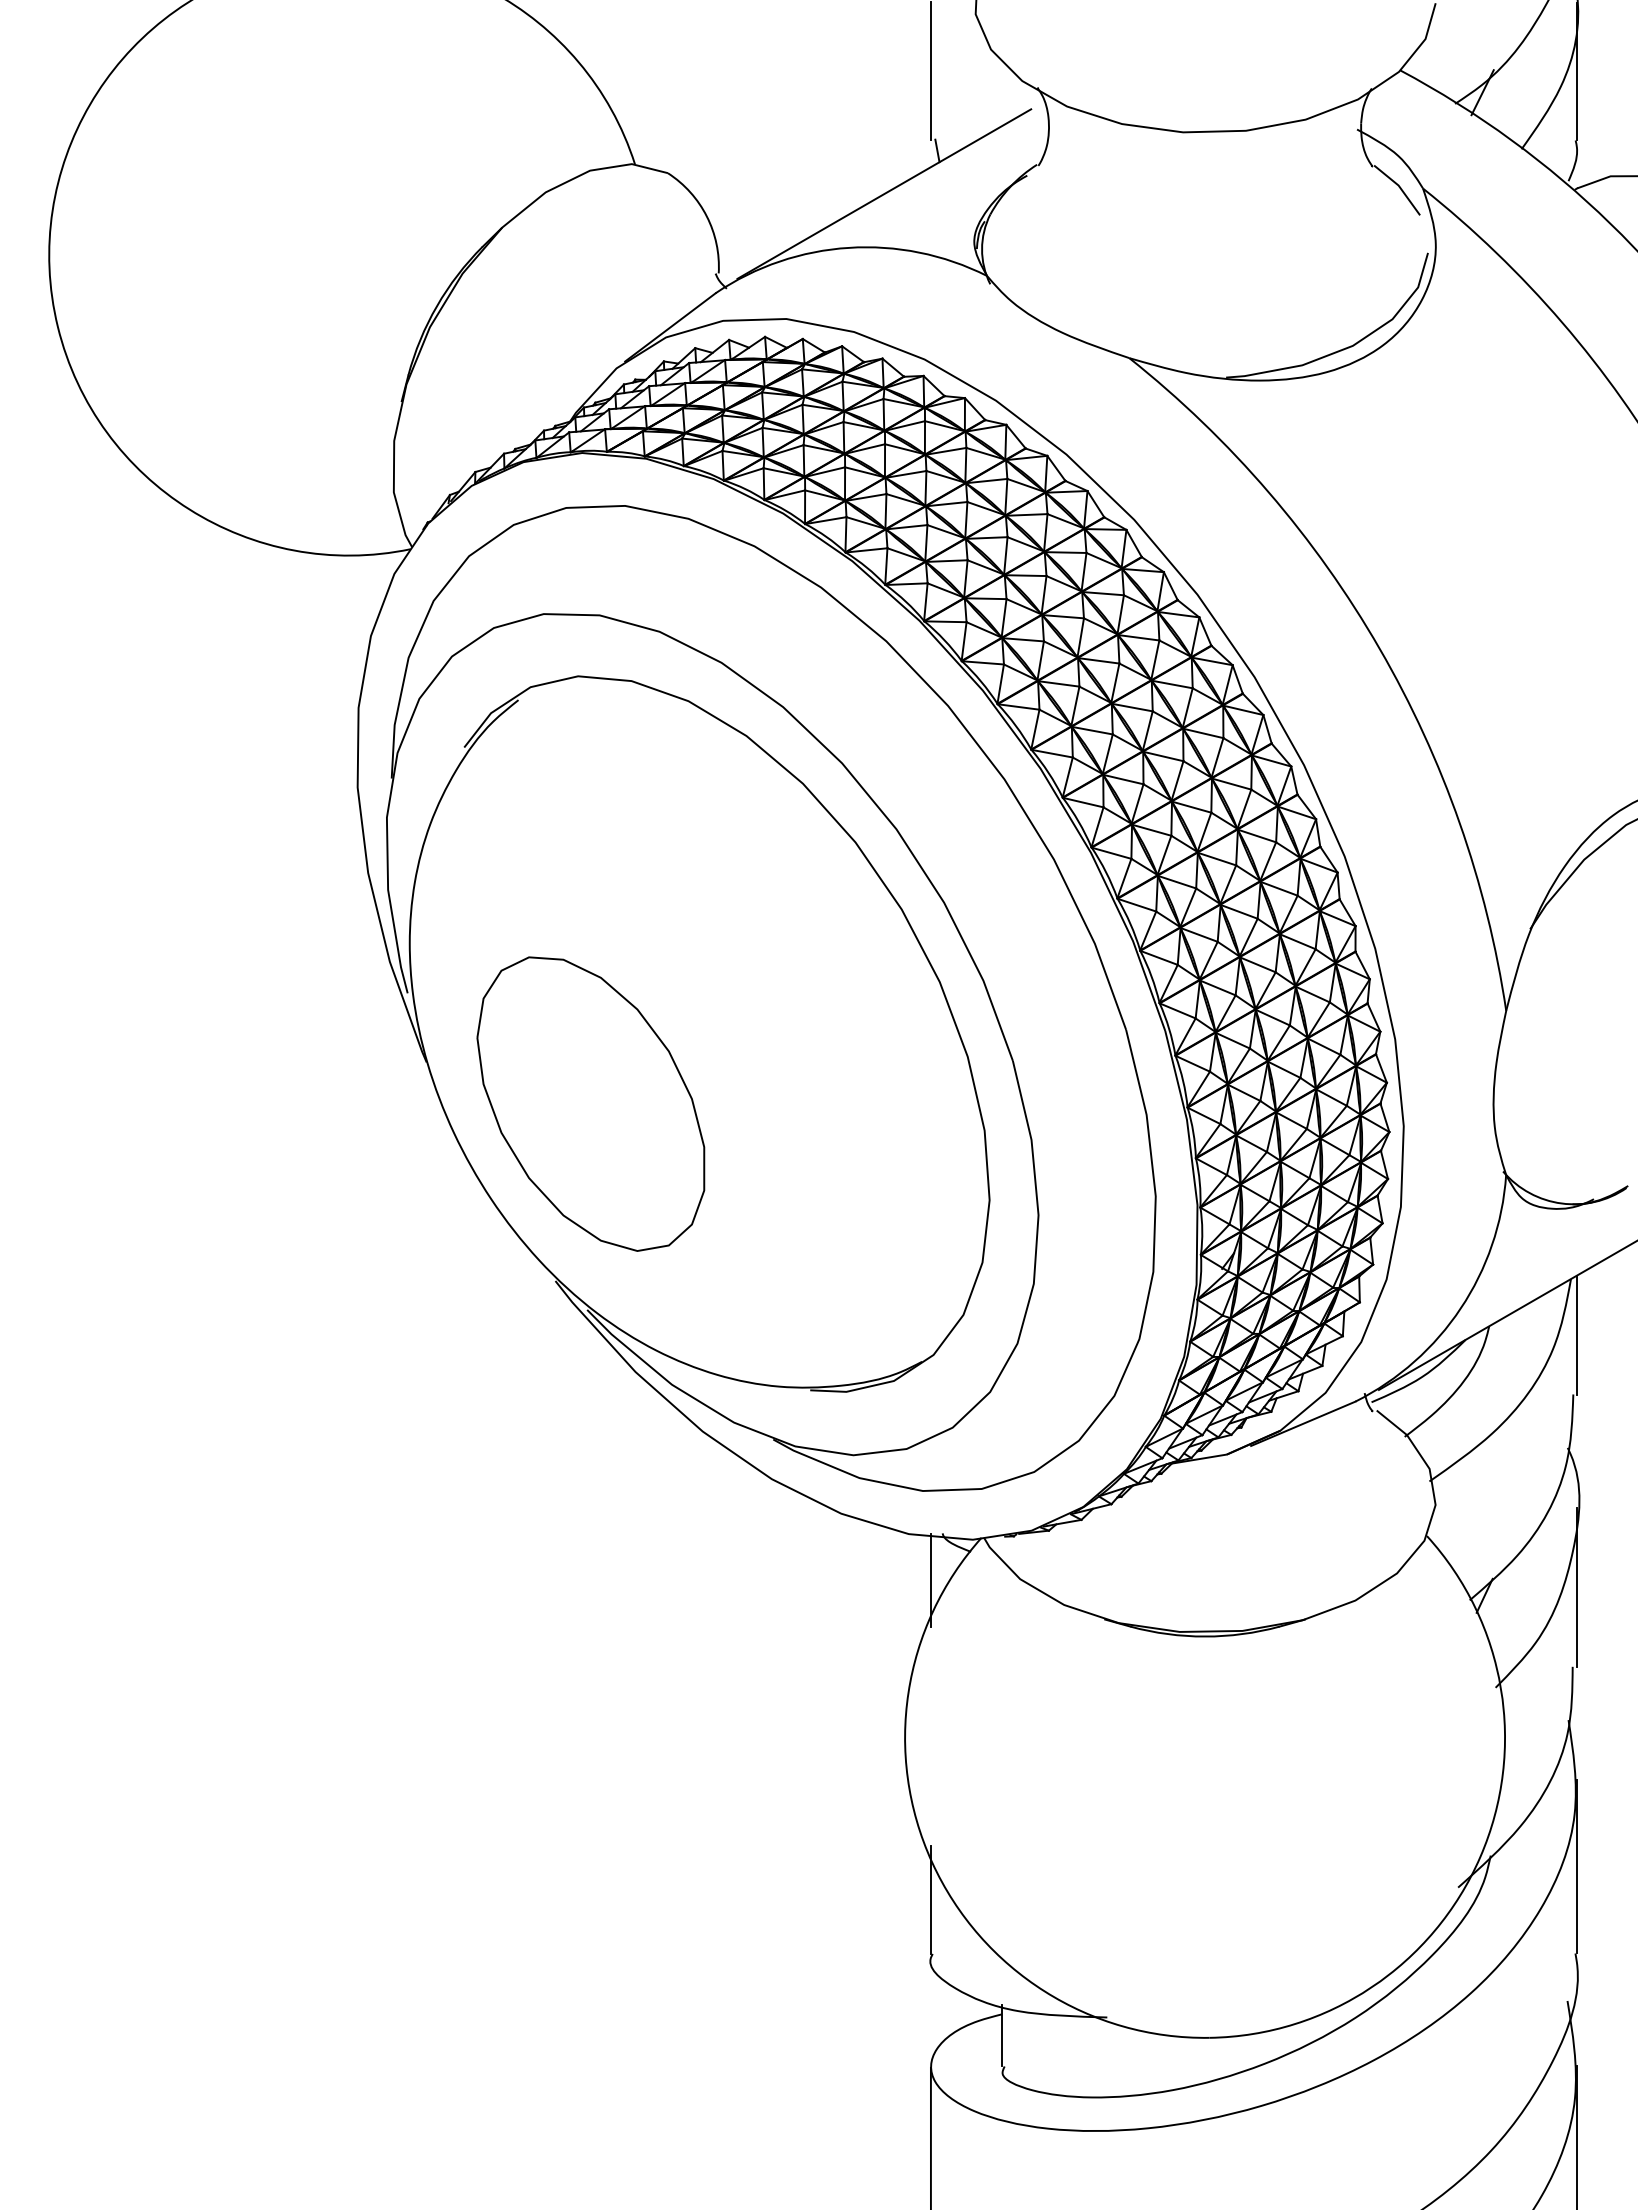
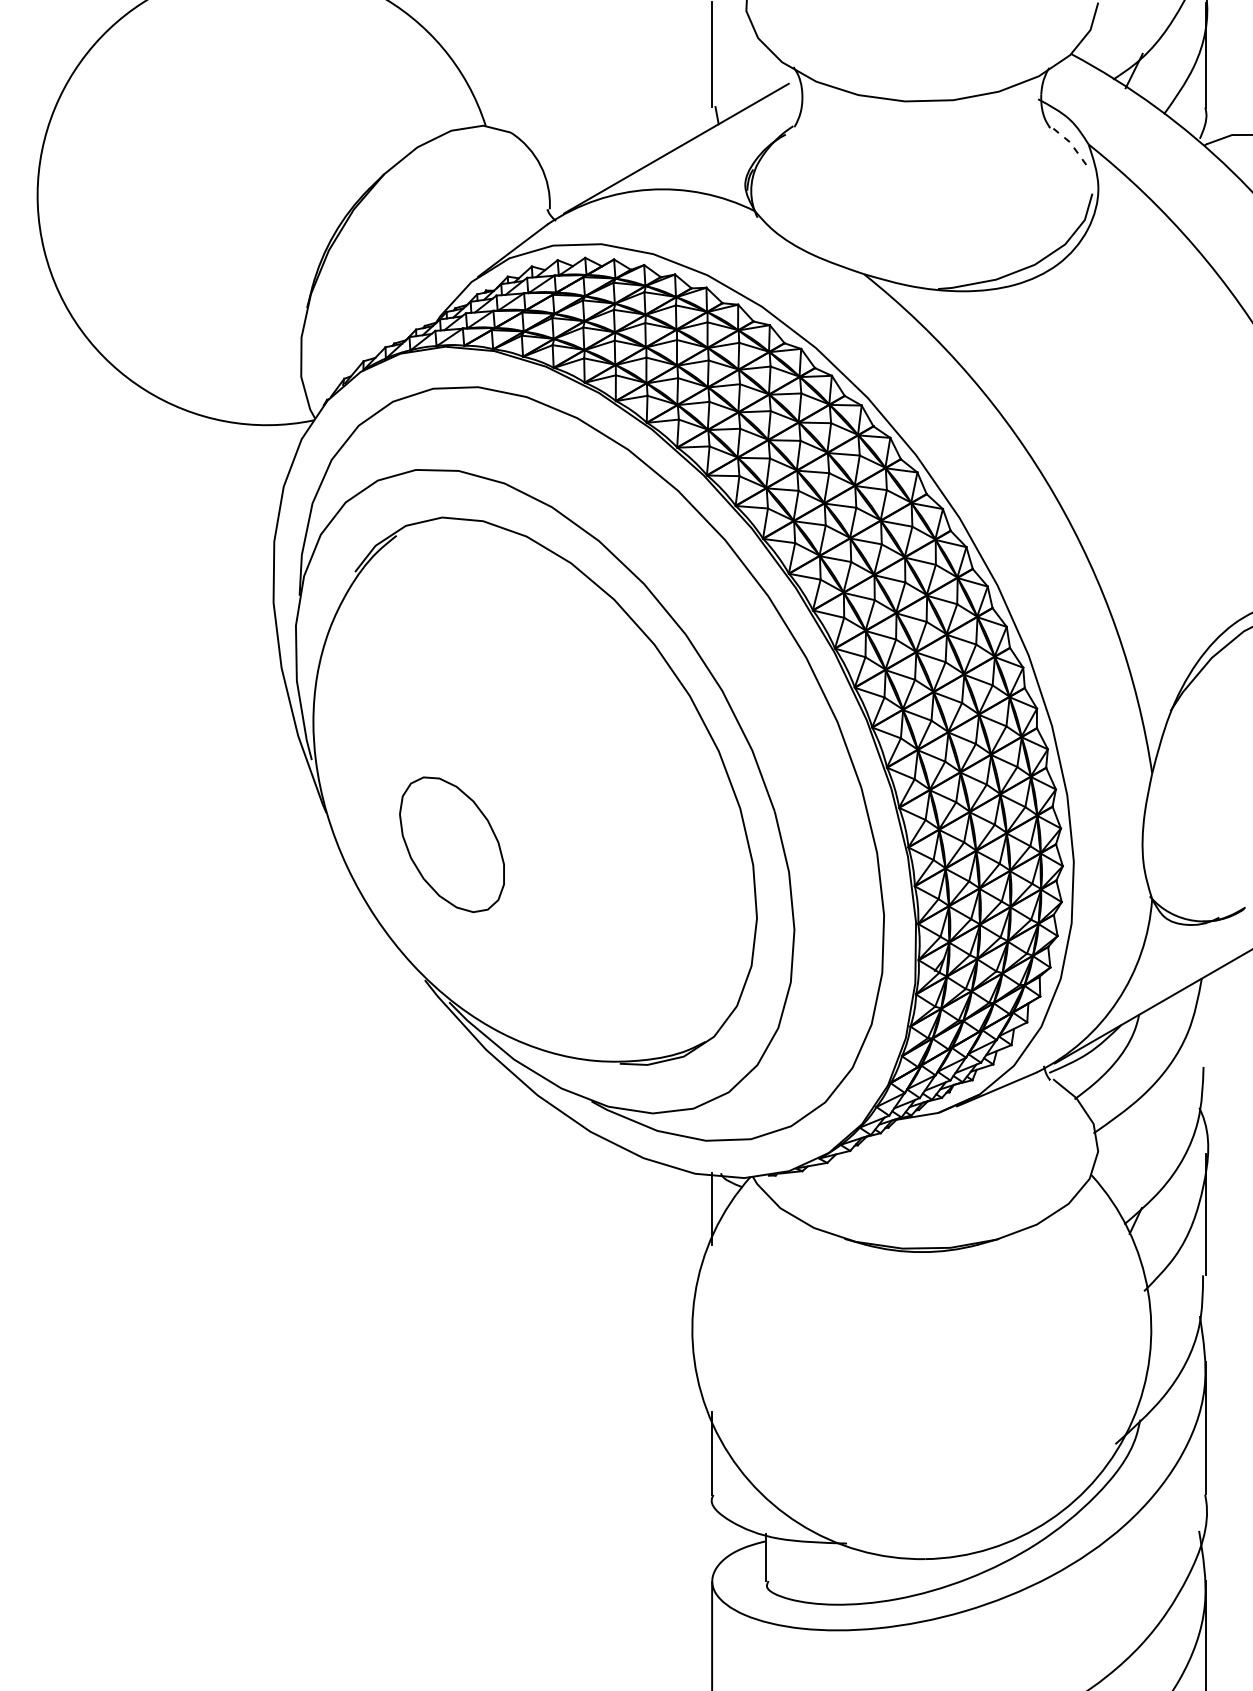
line: (1399, 187) -> (1070, 143), solid -> dashed
part: (590, 1103) -> (451, 844), size x0.6
line: (1577, 1334) -> (1206, 1021), removed

